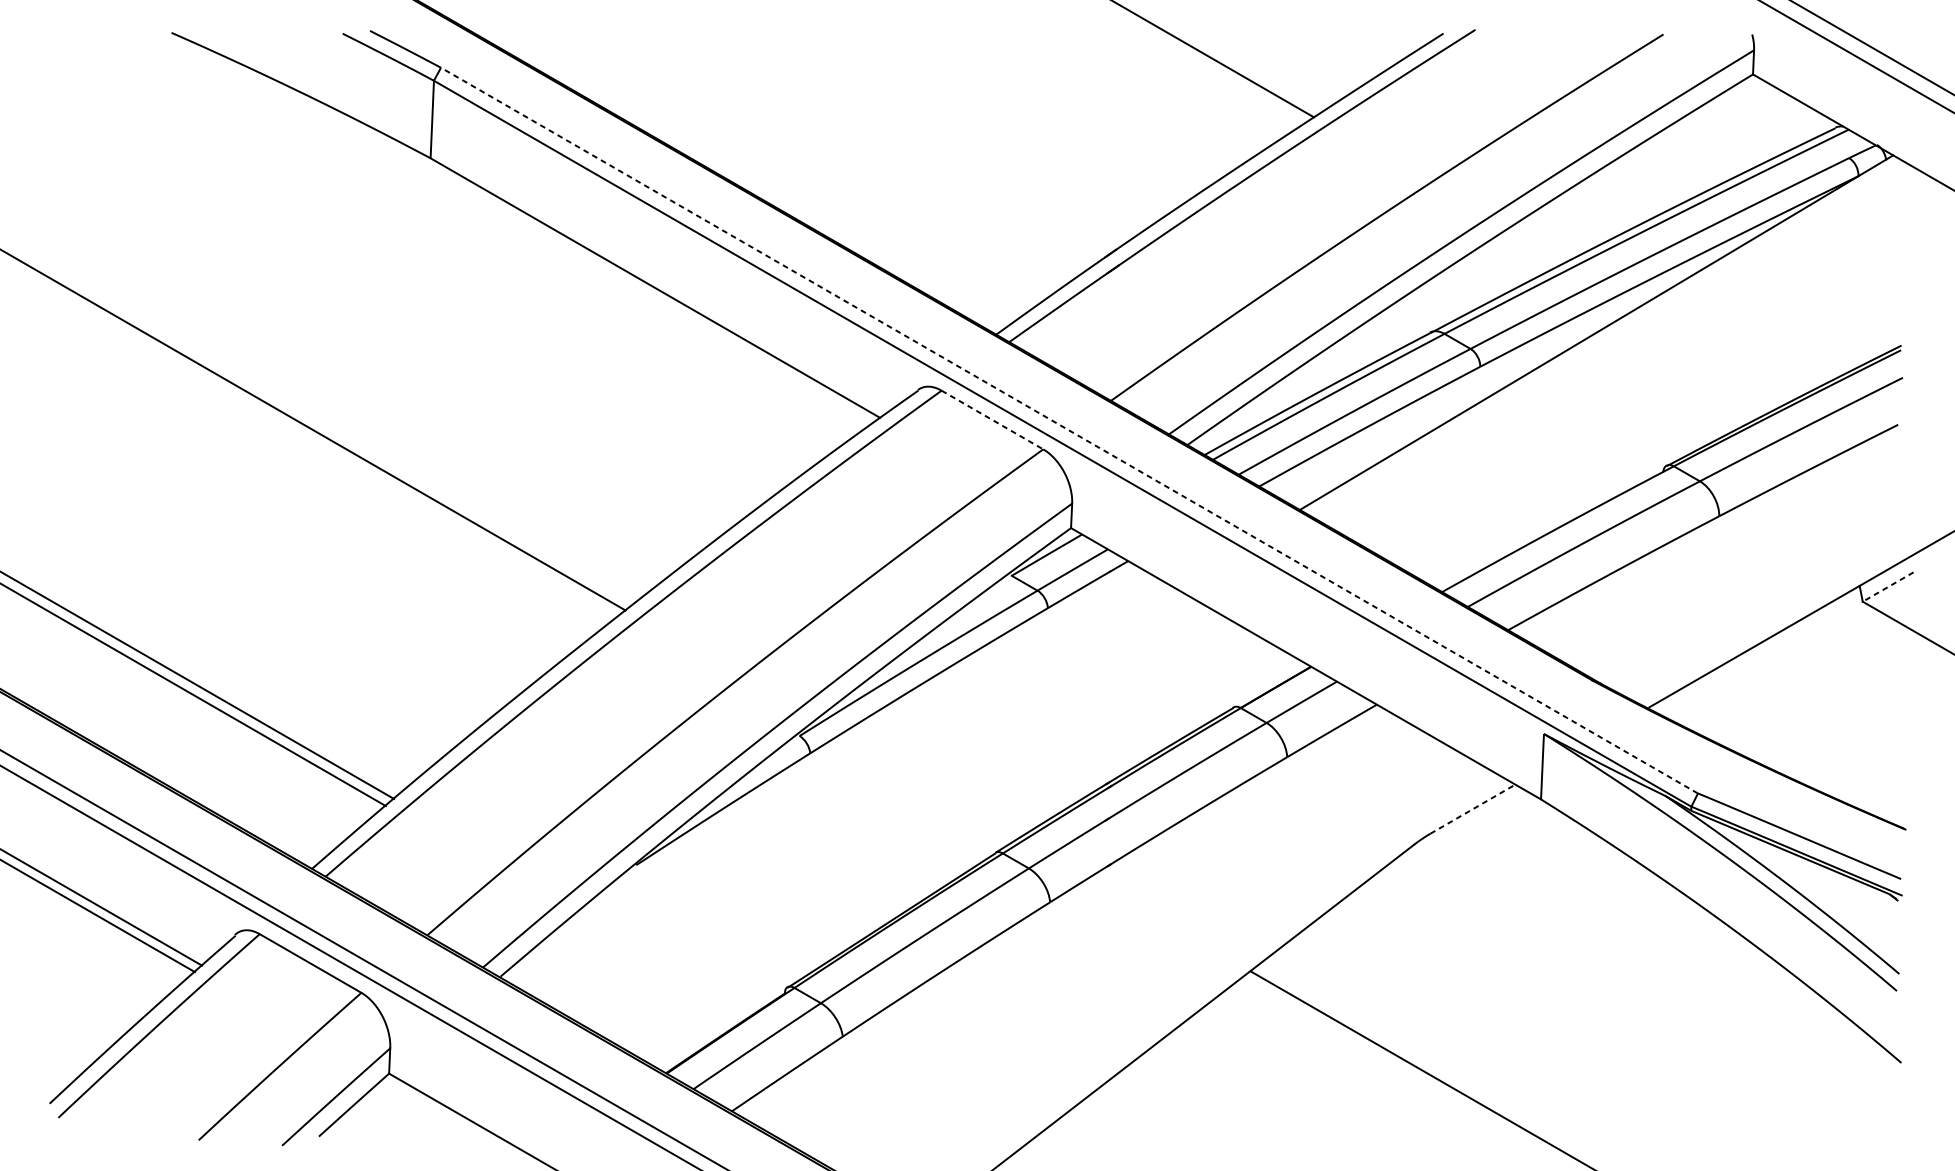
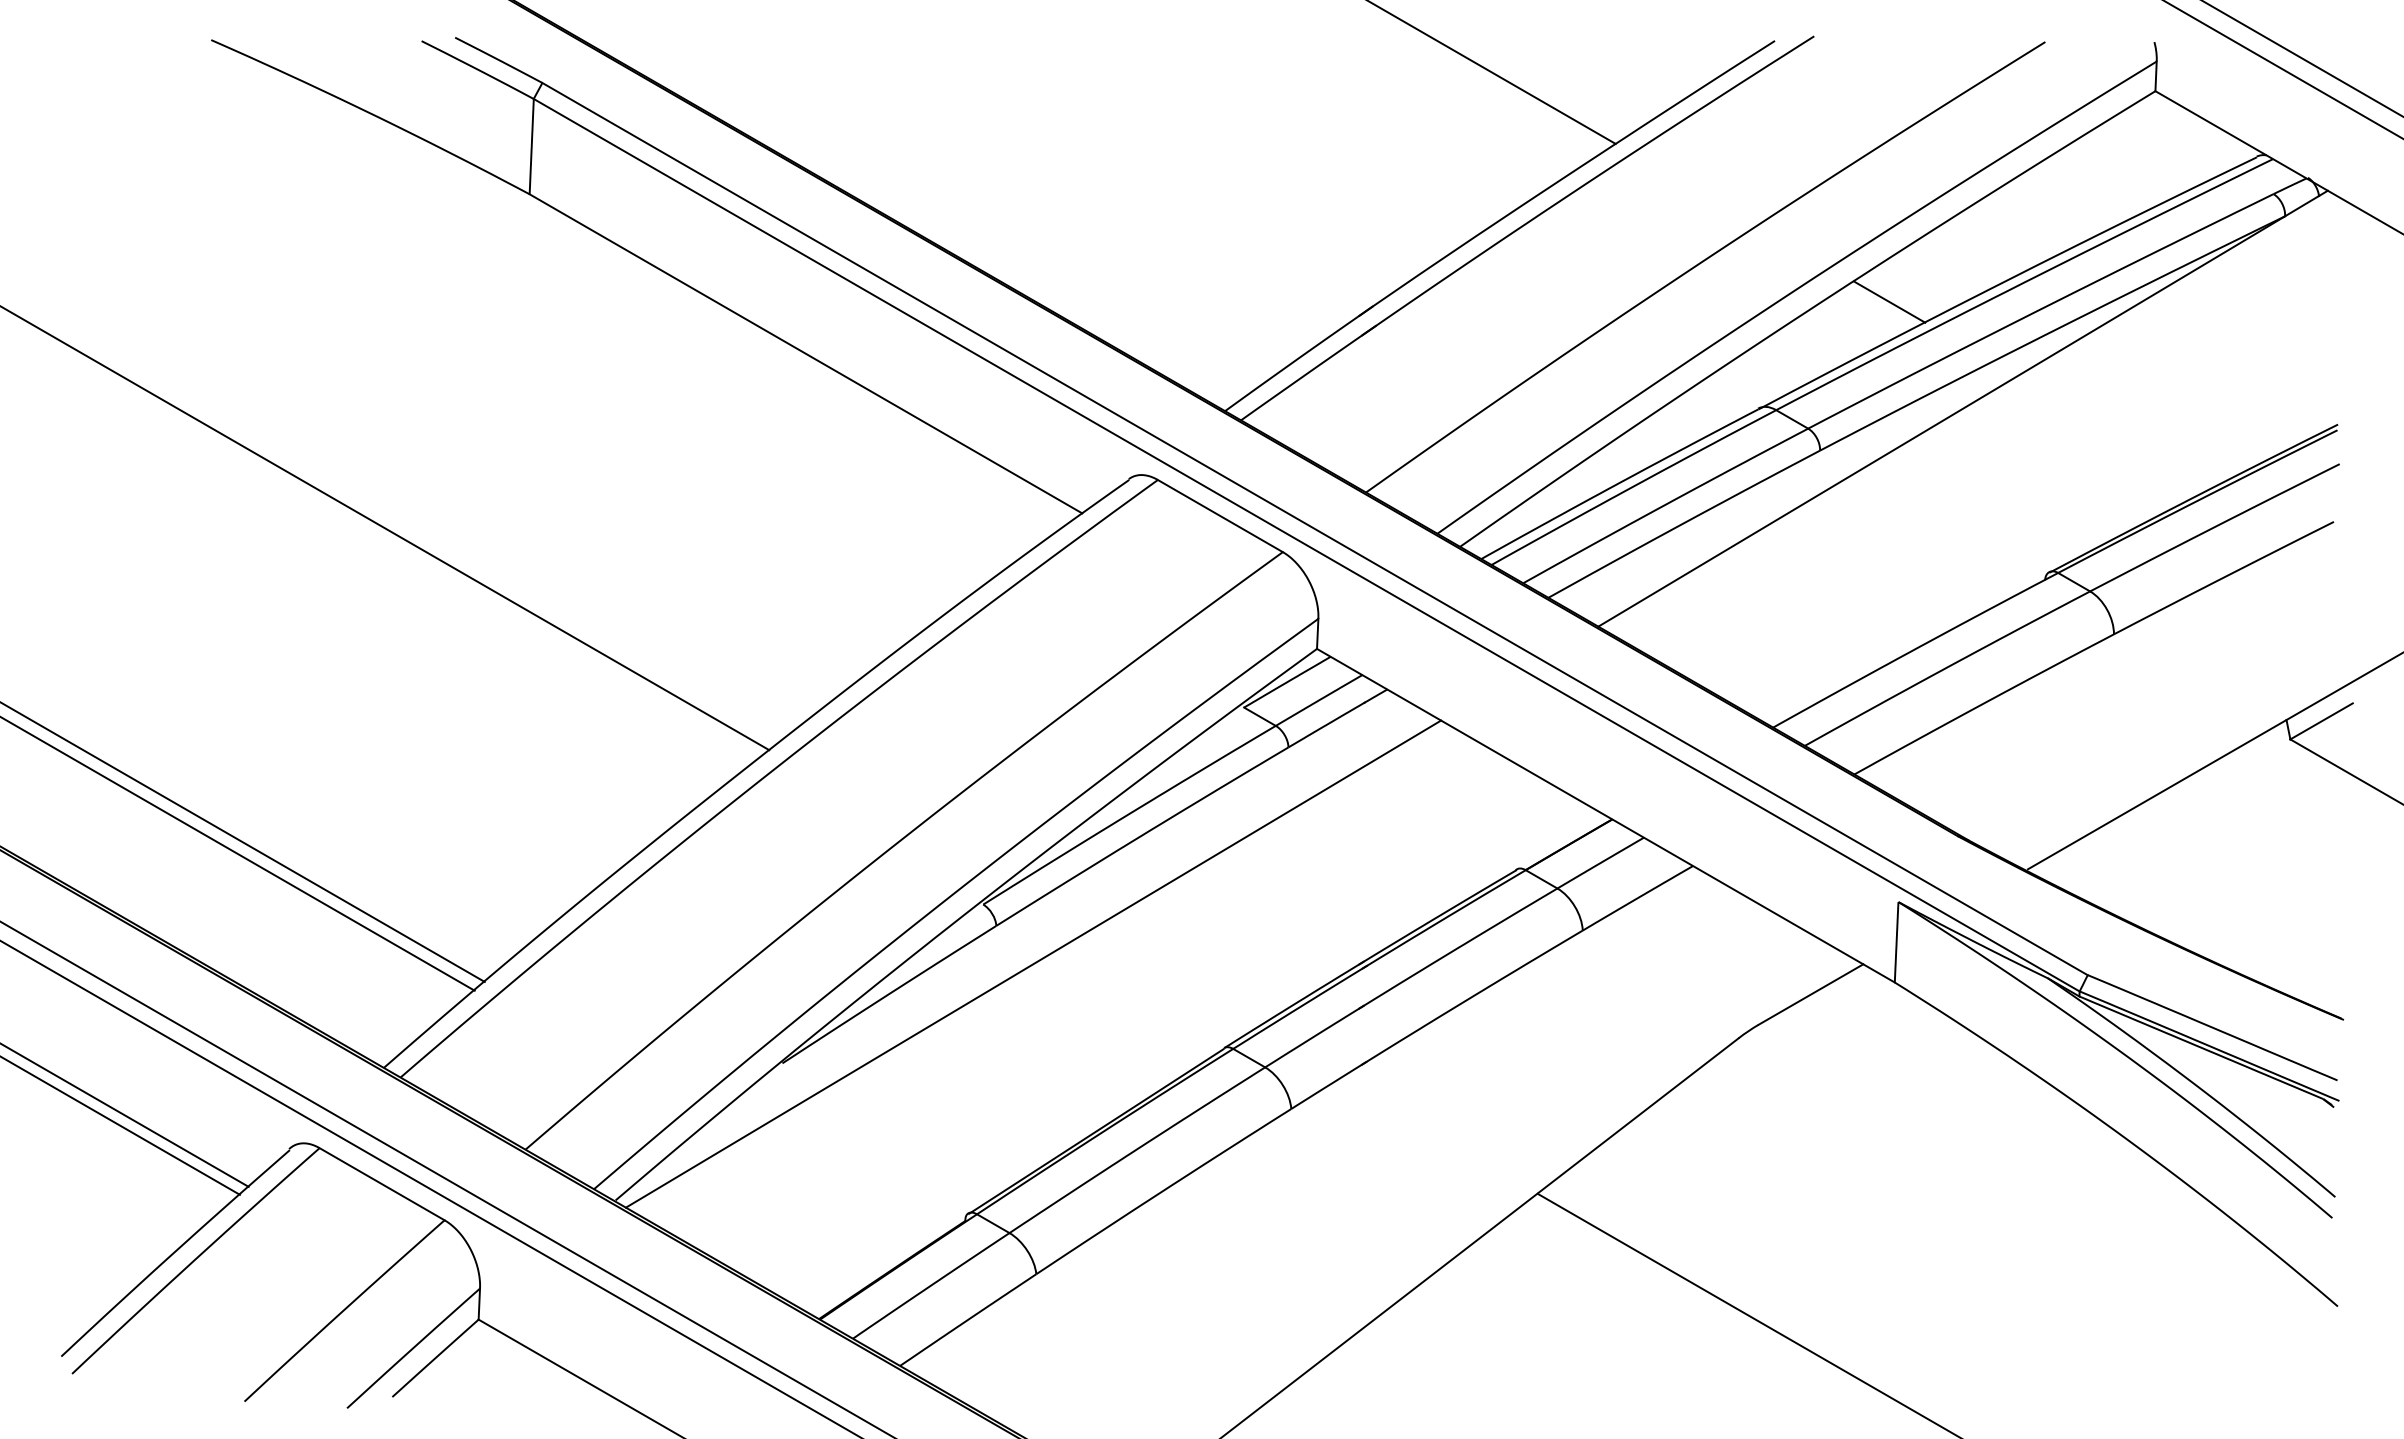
line: (1536, 245) -> (1889, 301), added
line: (992, 420) -> (1220, 516), dashed -> solid
line: (1069, 430) -> (1314, 528), dashed -> solid
line: (1888, 587) -> (2321, 721), dashed -> solid
line: (840, 783) -> (1033, 963), added
line: (1473, 809) -> (1811, 994), dashed -> solid

